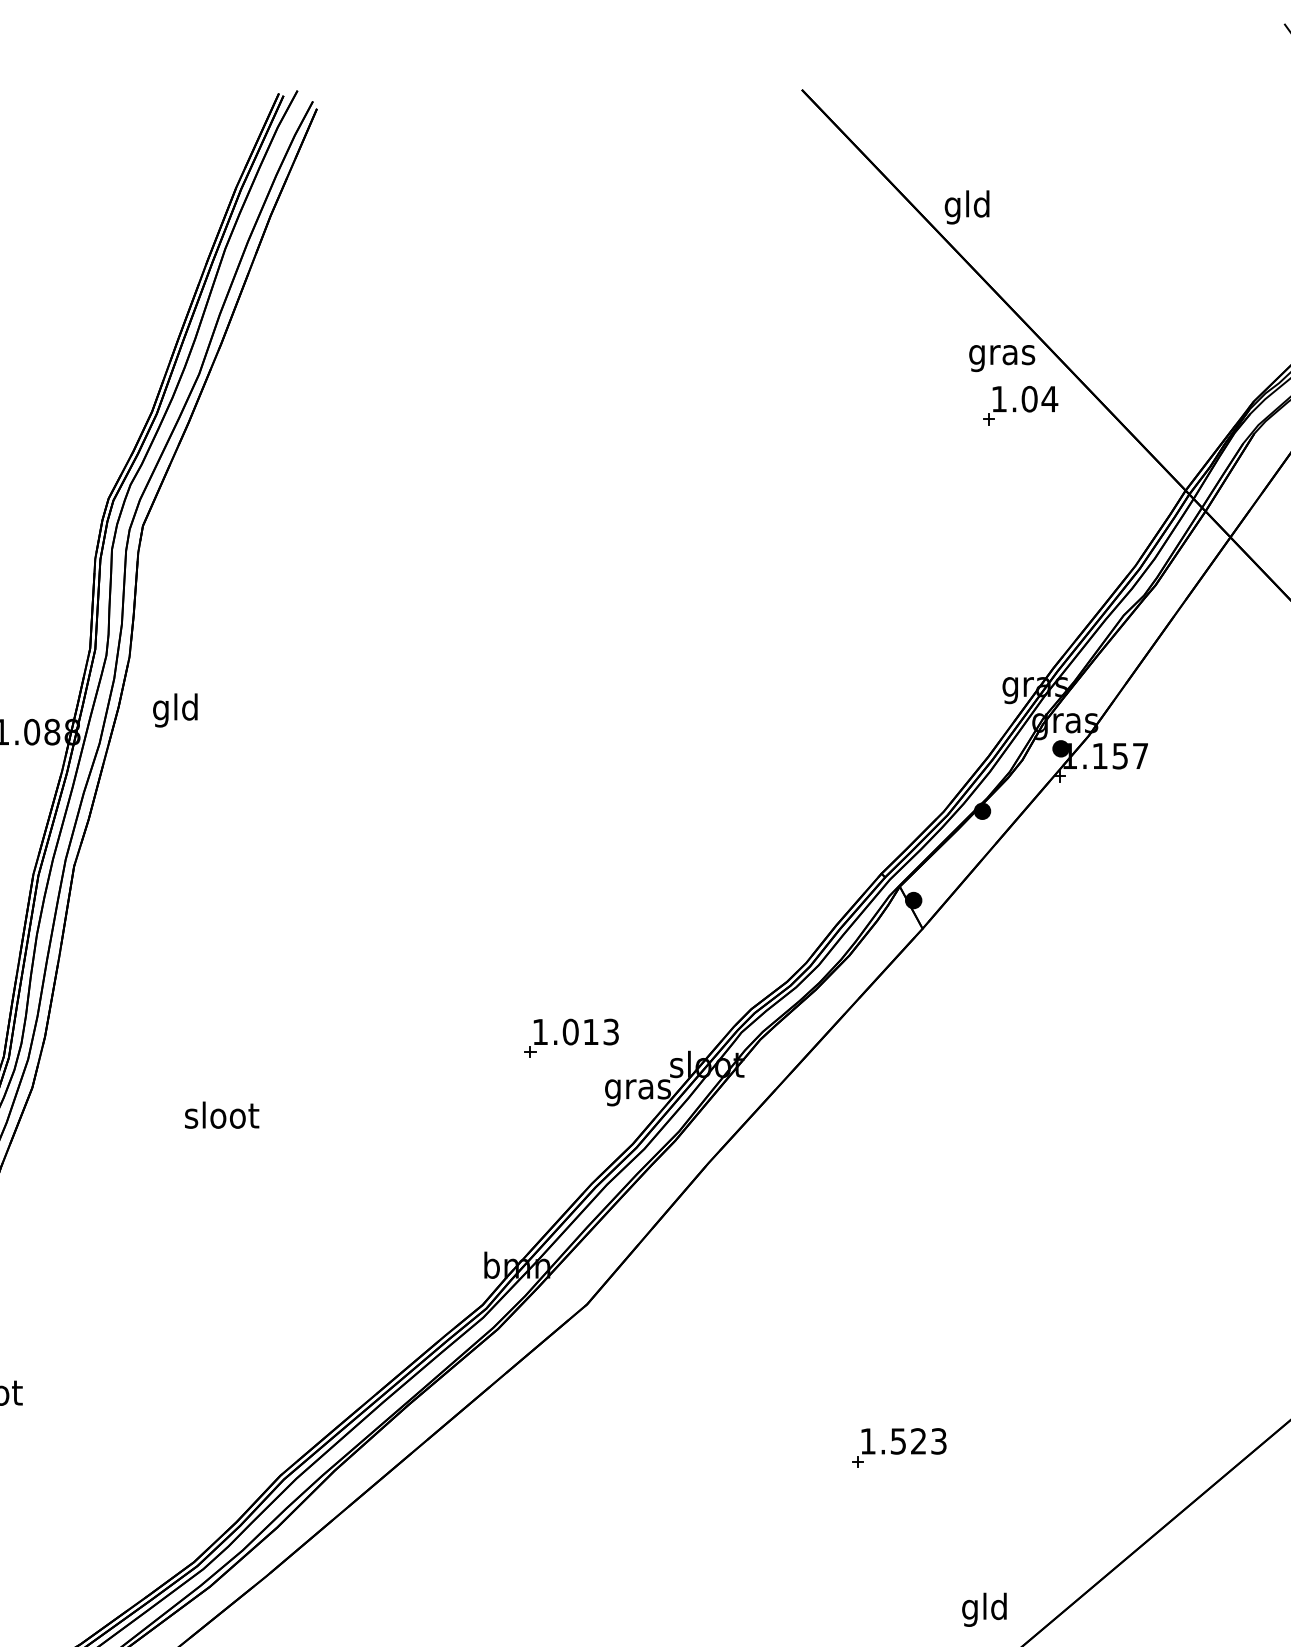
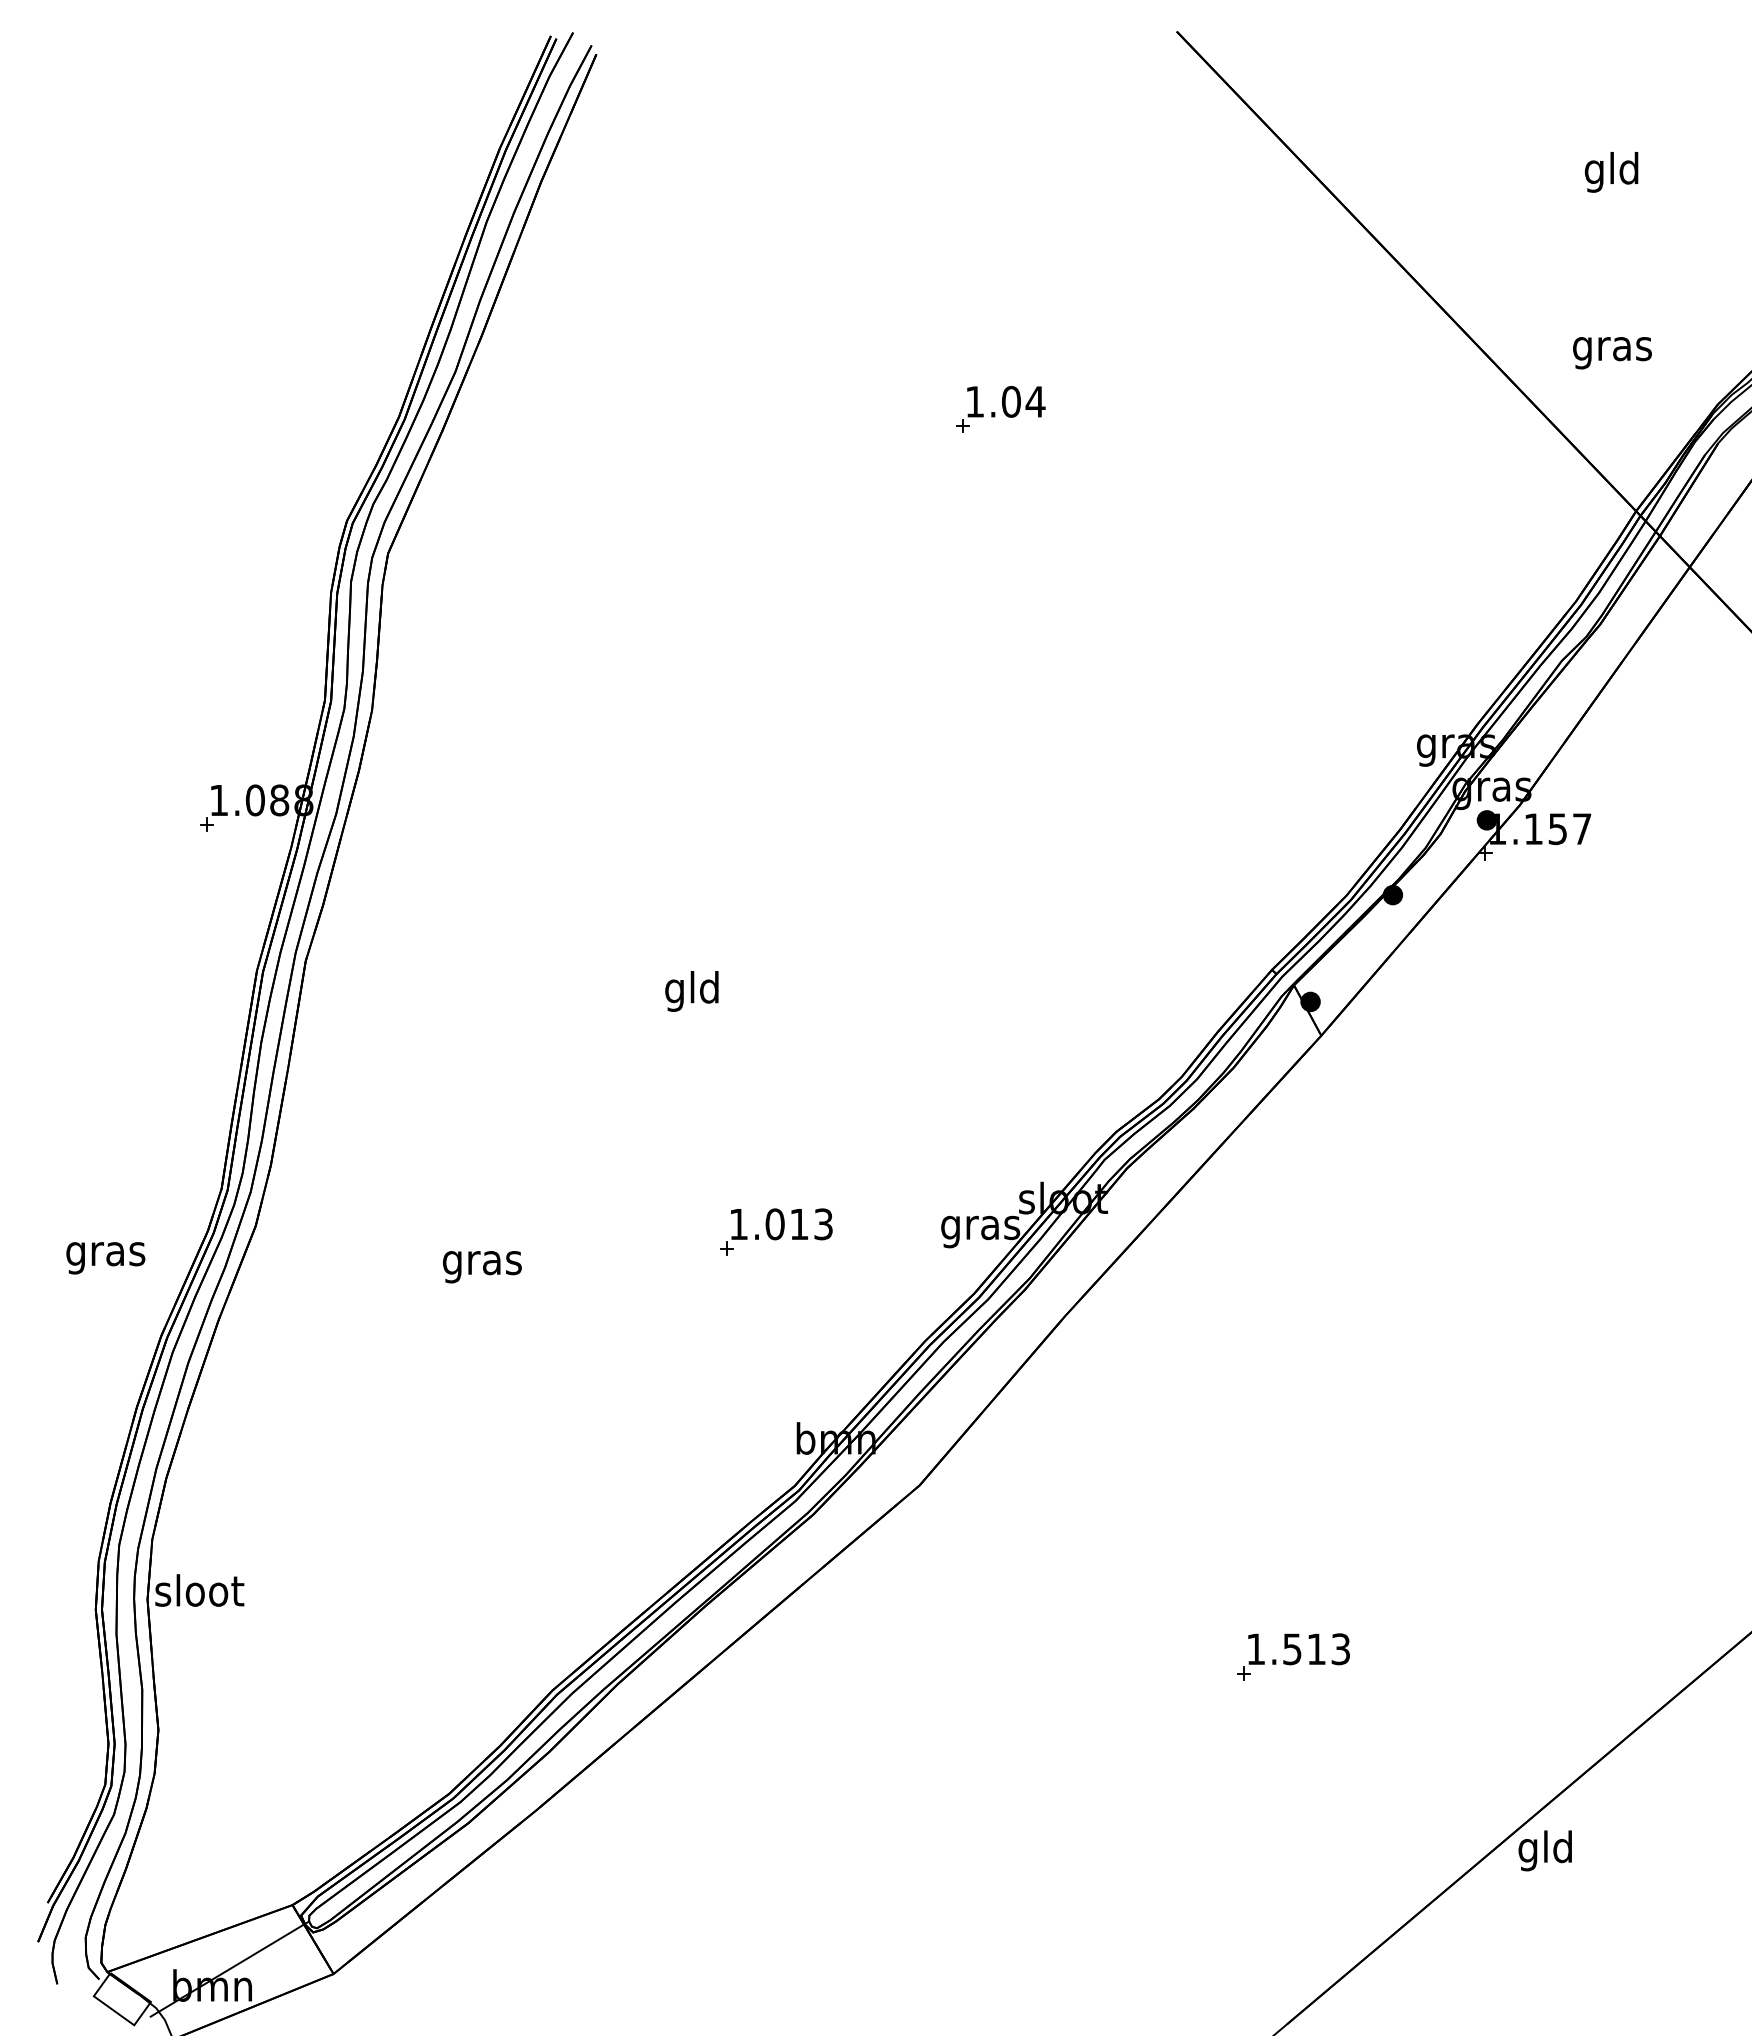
text: (967, 207) -> (1611, 172), moved
text: (1002, 358) -> (1612, 353), moved
part: (1020, 405) -> (1000, 409), moved
text: (175, 710) -> (691, 991), moved
part: (571, 1038) -> (776, 1231), moved
text: (221, 1118) -> (482, 1262), sloot -> gras
text: (918, 1440) -> (1316, 1648), 1.523 -> 1.513
text: (983, 1609) -> (1544, 1850), moved

